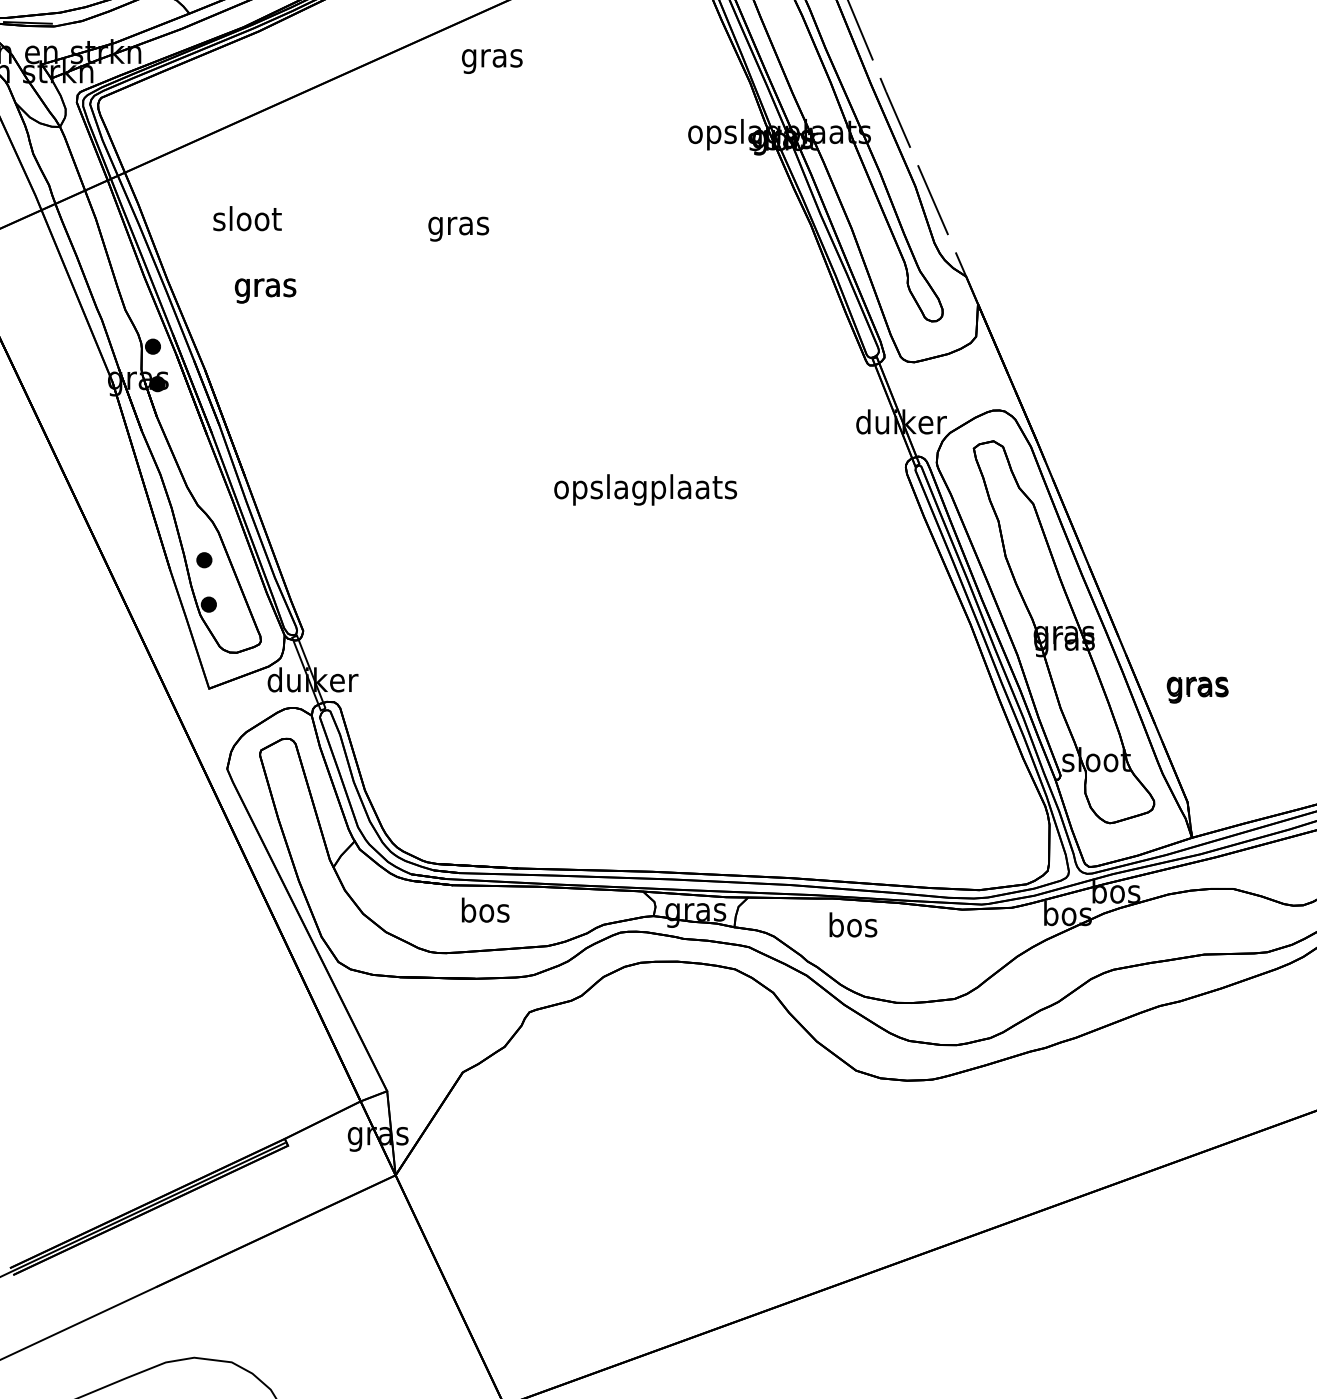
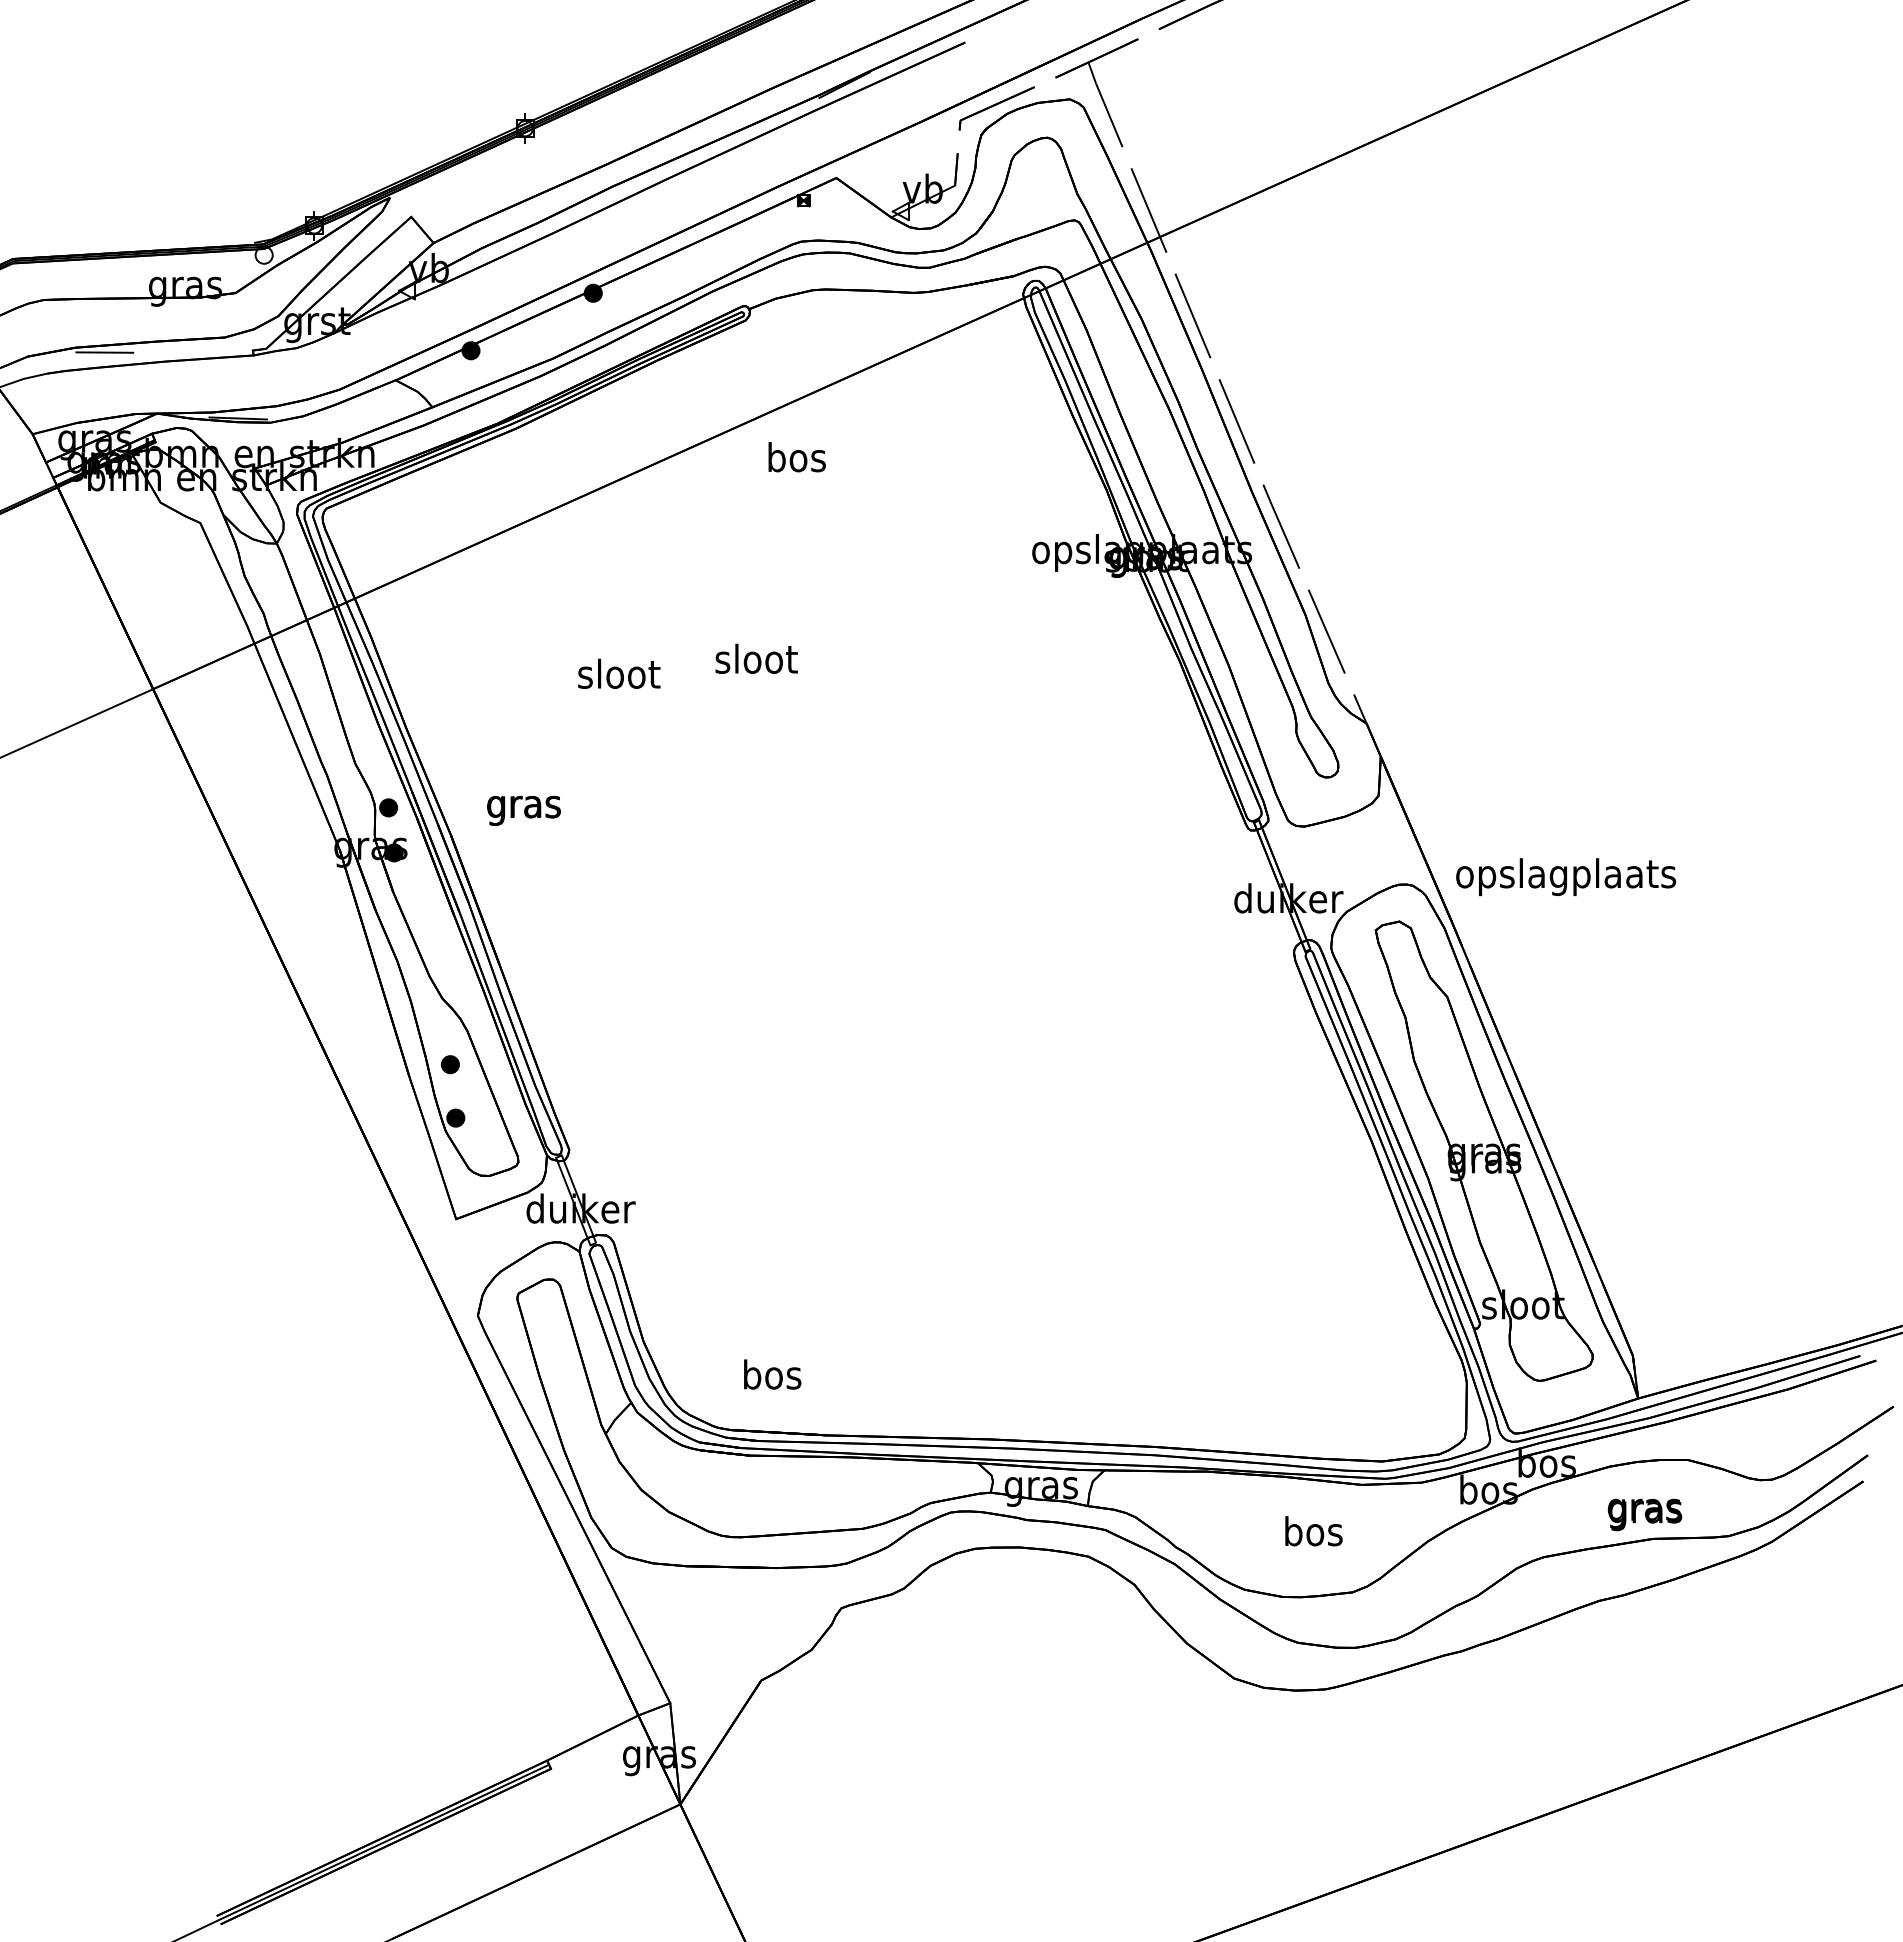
text: (492, 57) -> (796, 460), gras -> bos
text: (247, 218) -> (619, 673), moved
text: (458, 225) -> (756, 662), gras -> sloot
text: (265, 290) -> (523, 810), moved
text: (645, 490) -> (1565, 877), moved
text: (1197, 689) -> (1644, 1514), moved
text: (485, 910) -> (772, 1374), moved
text: (853, 925) -> (1313, 1531), moved

